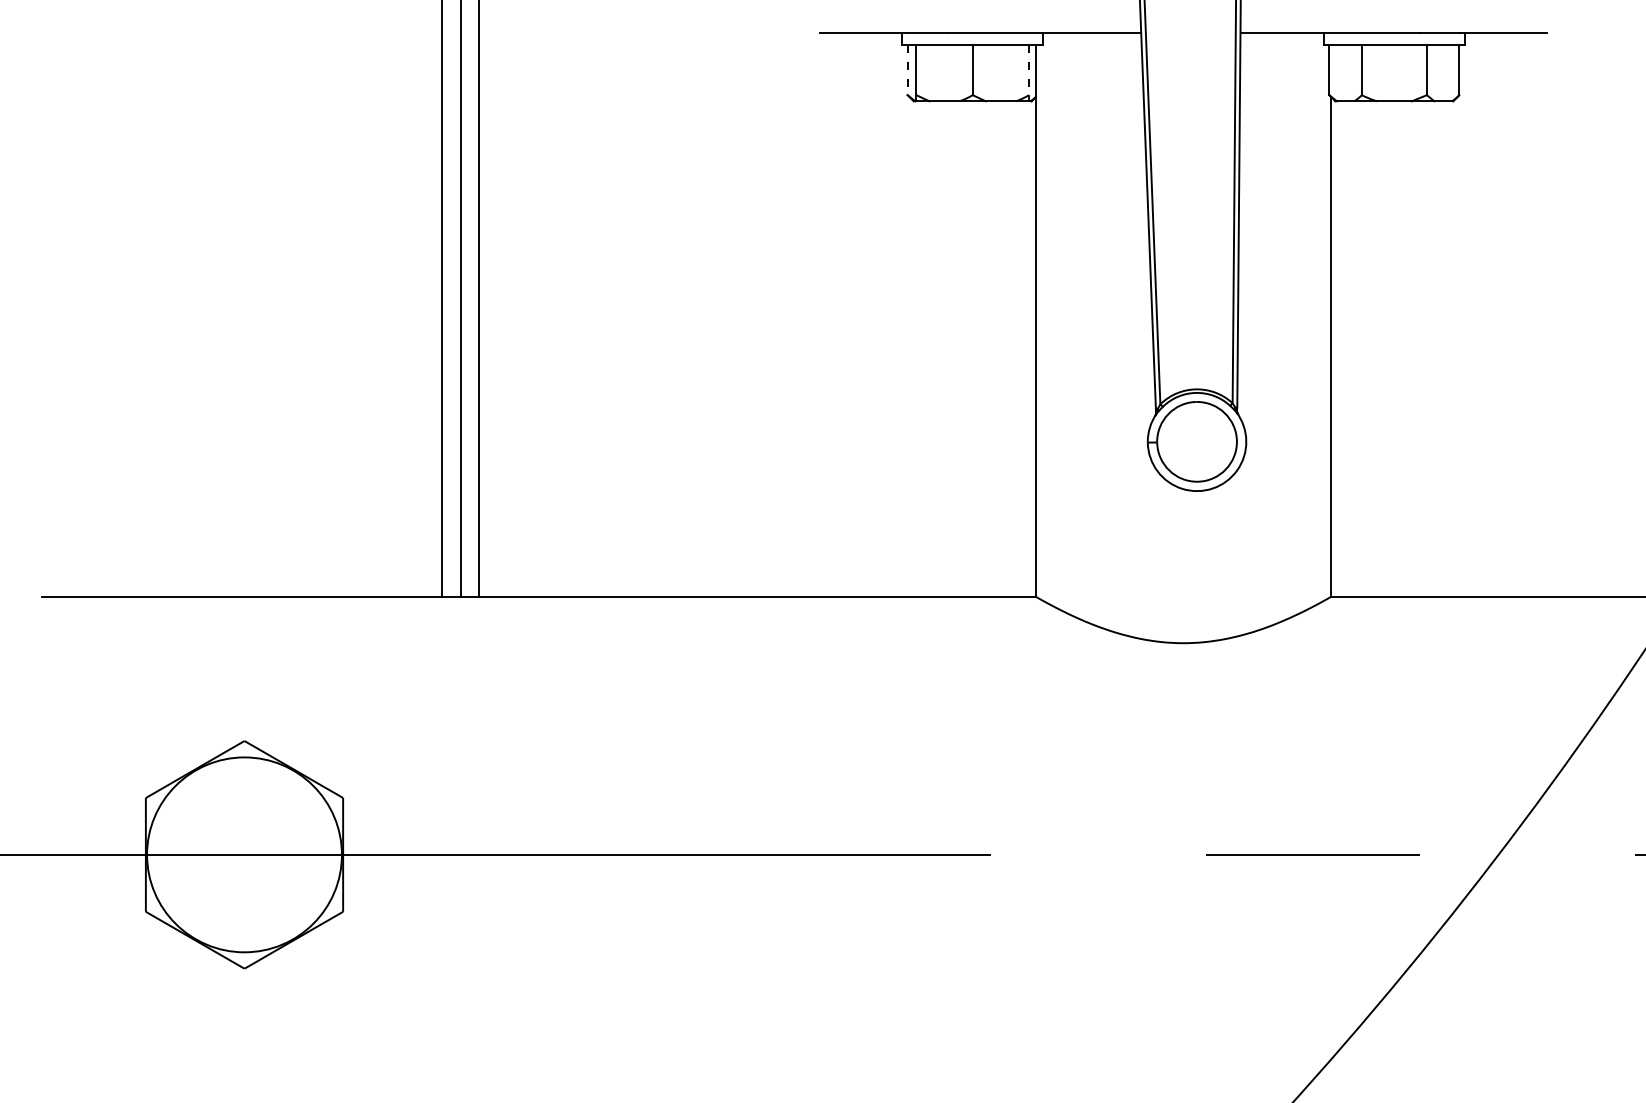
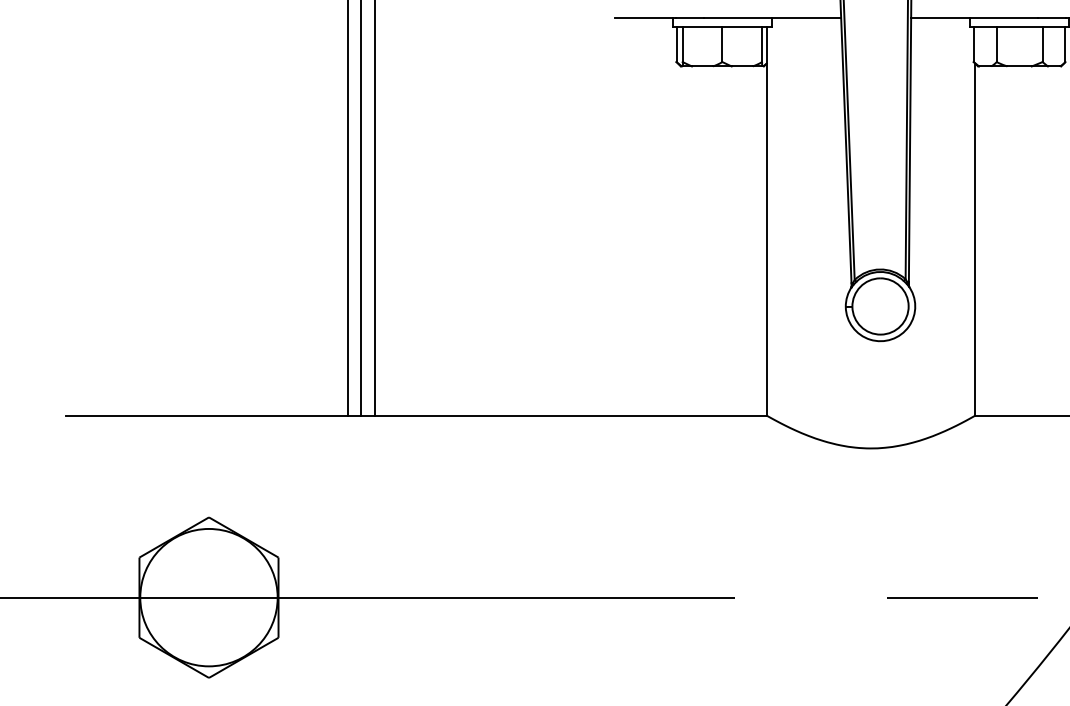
line: (907, 70) -> (676, 44), dashed -> solid
line: (1029, 70) -> (762, 44), dashed -> solid

